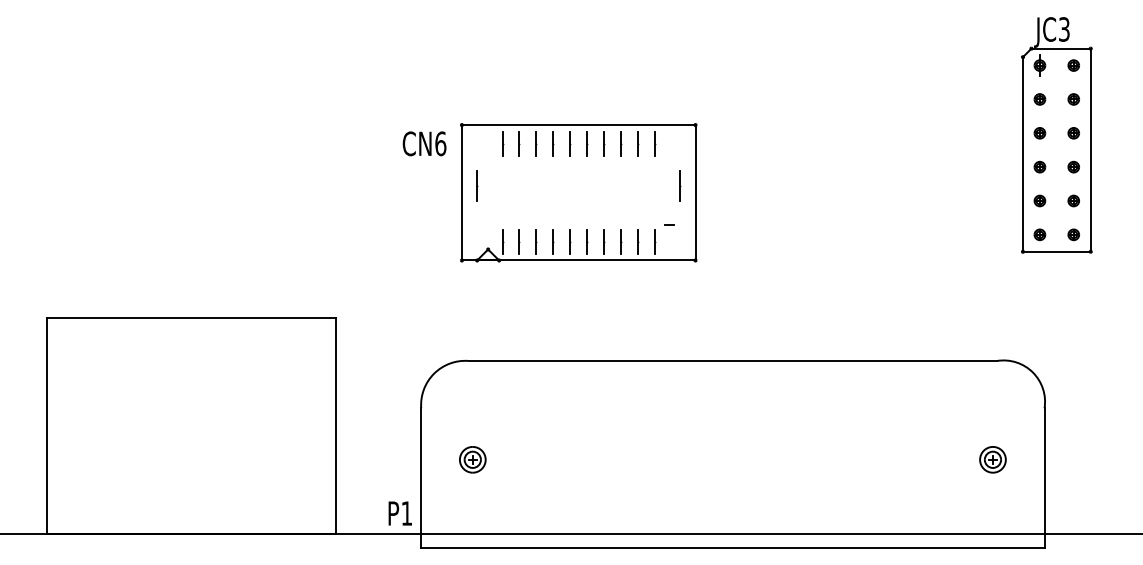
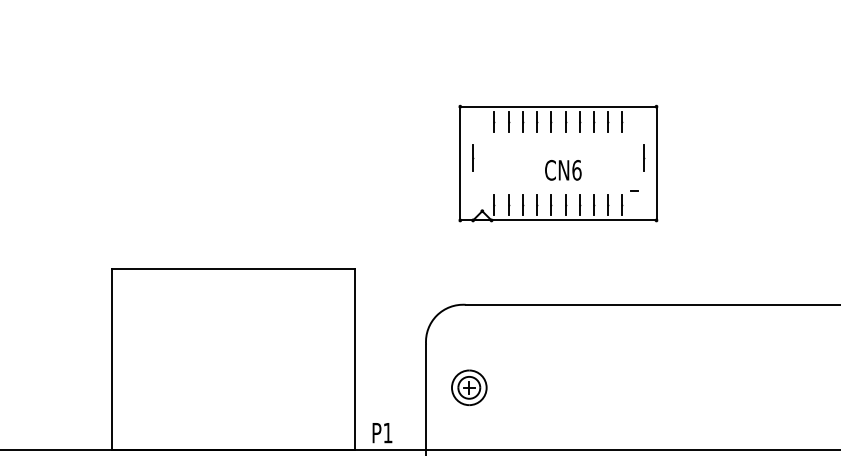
text: (424, 143) -> (563, 170), moved
part: (472, 459) -> (469, 387), size x1.6
text: (399, 513) -> (381, 433), moved

